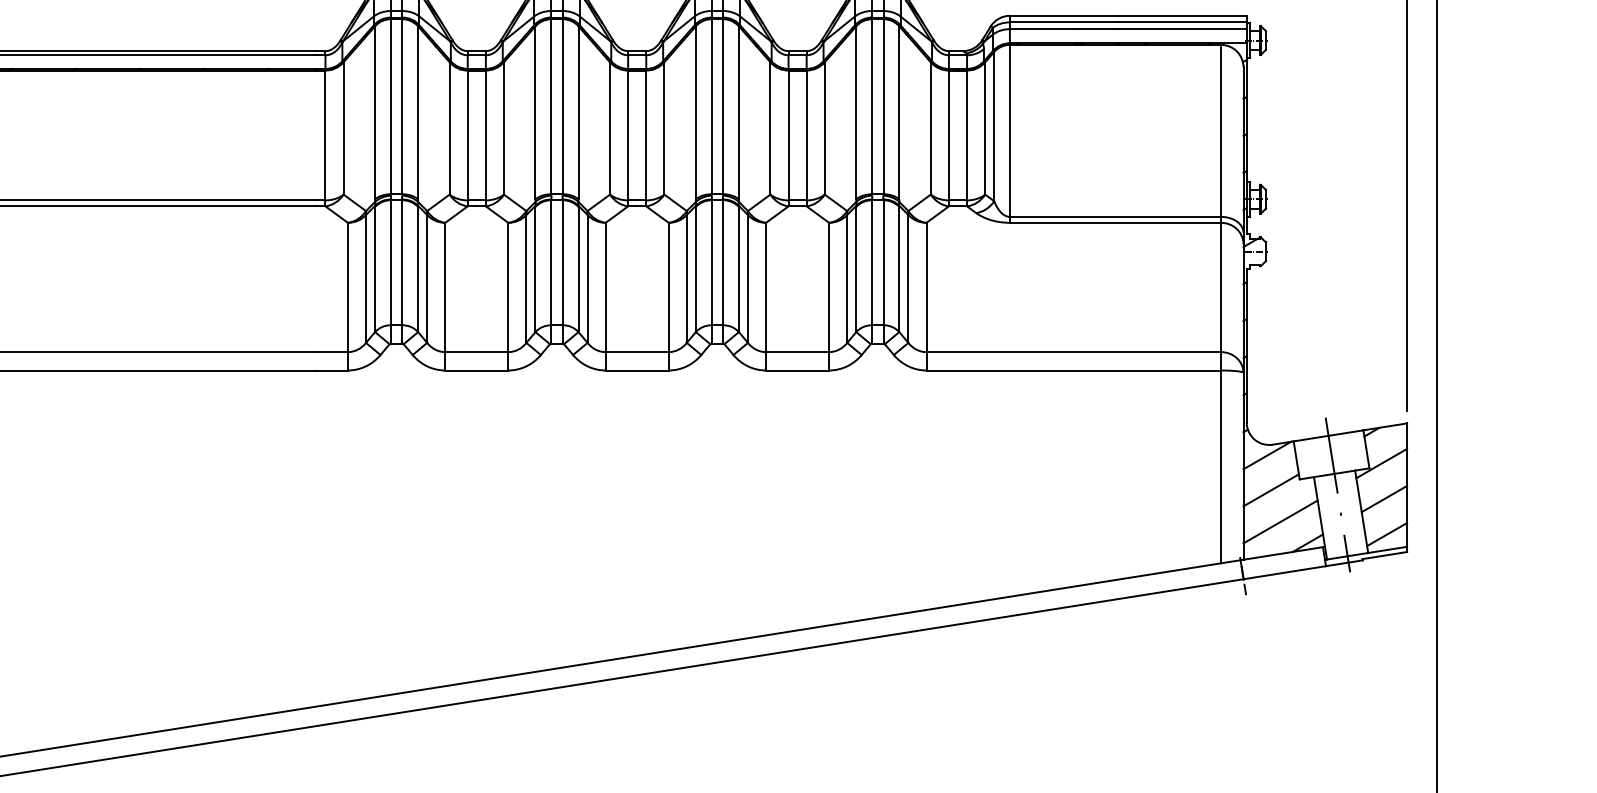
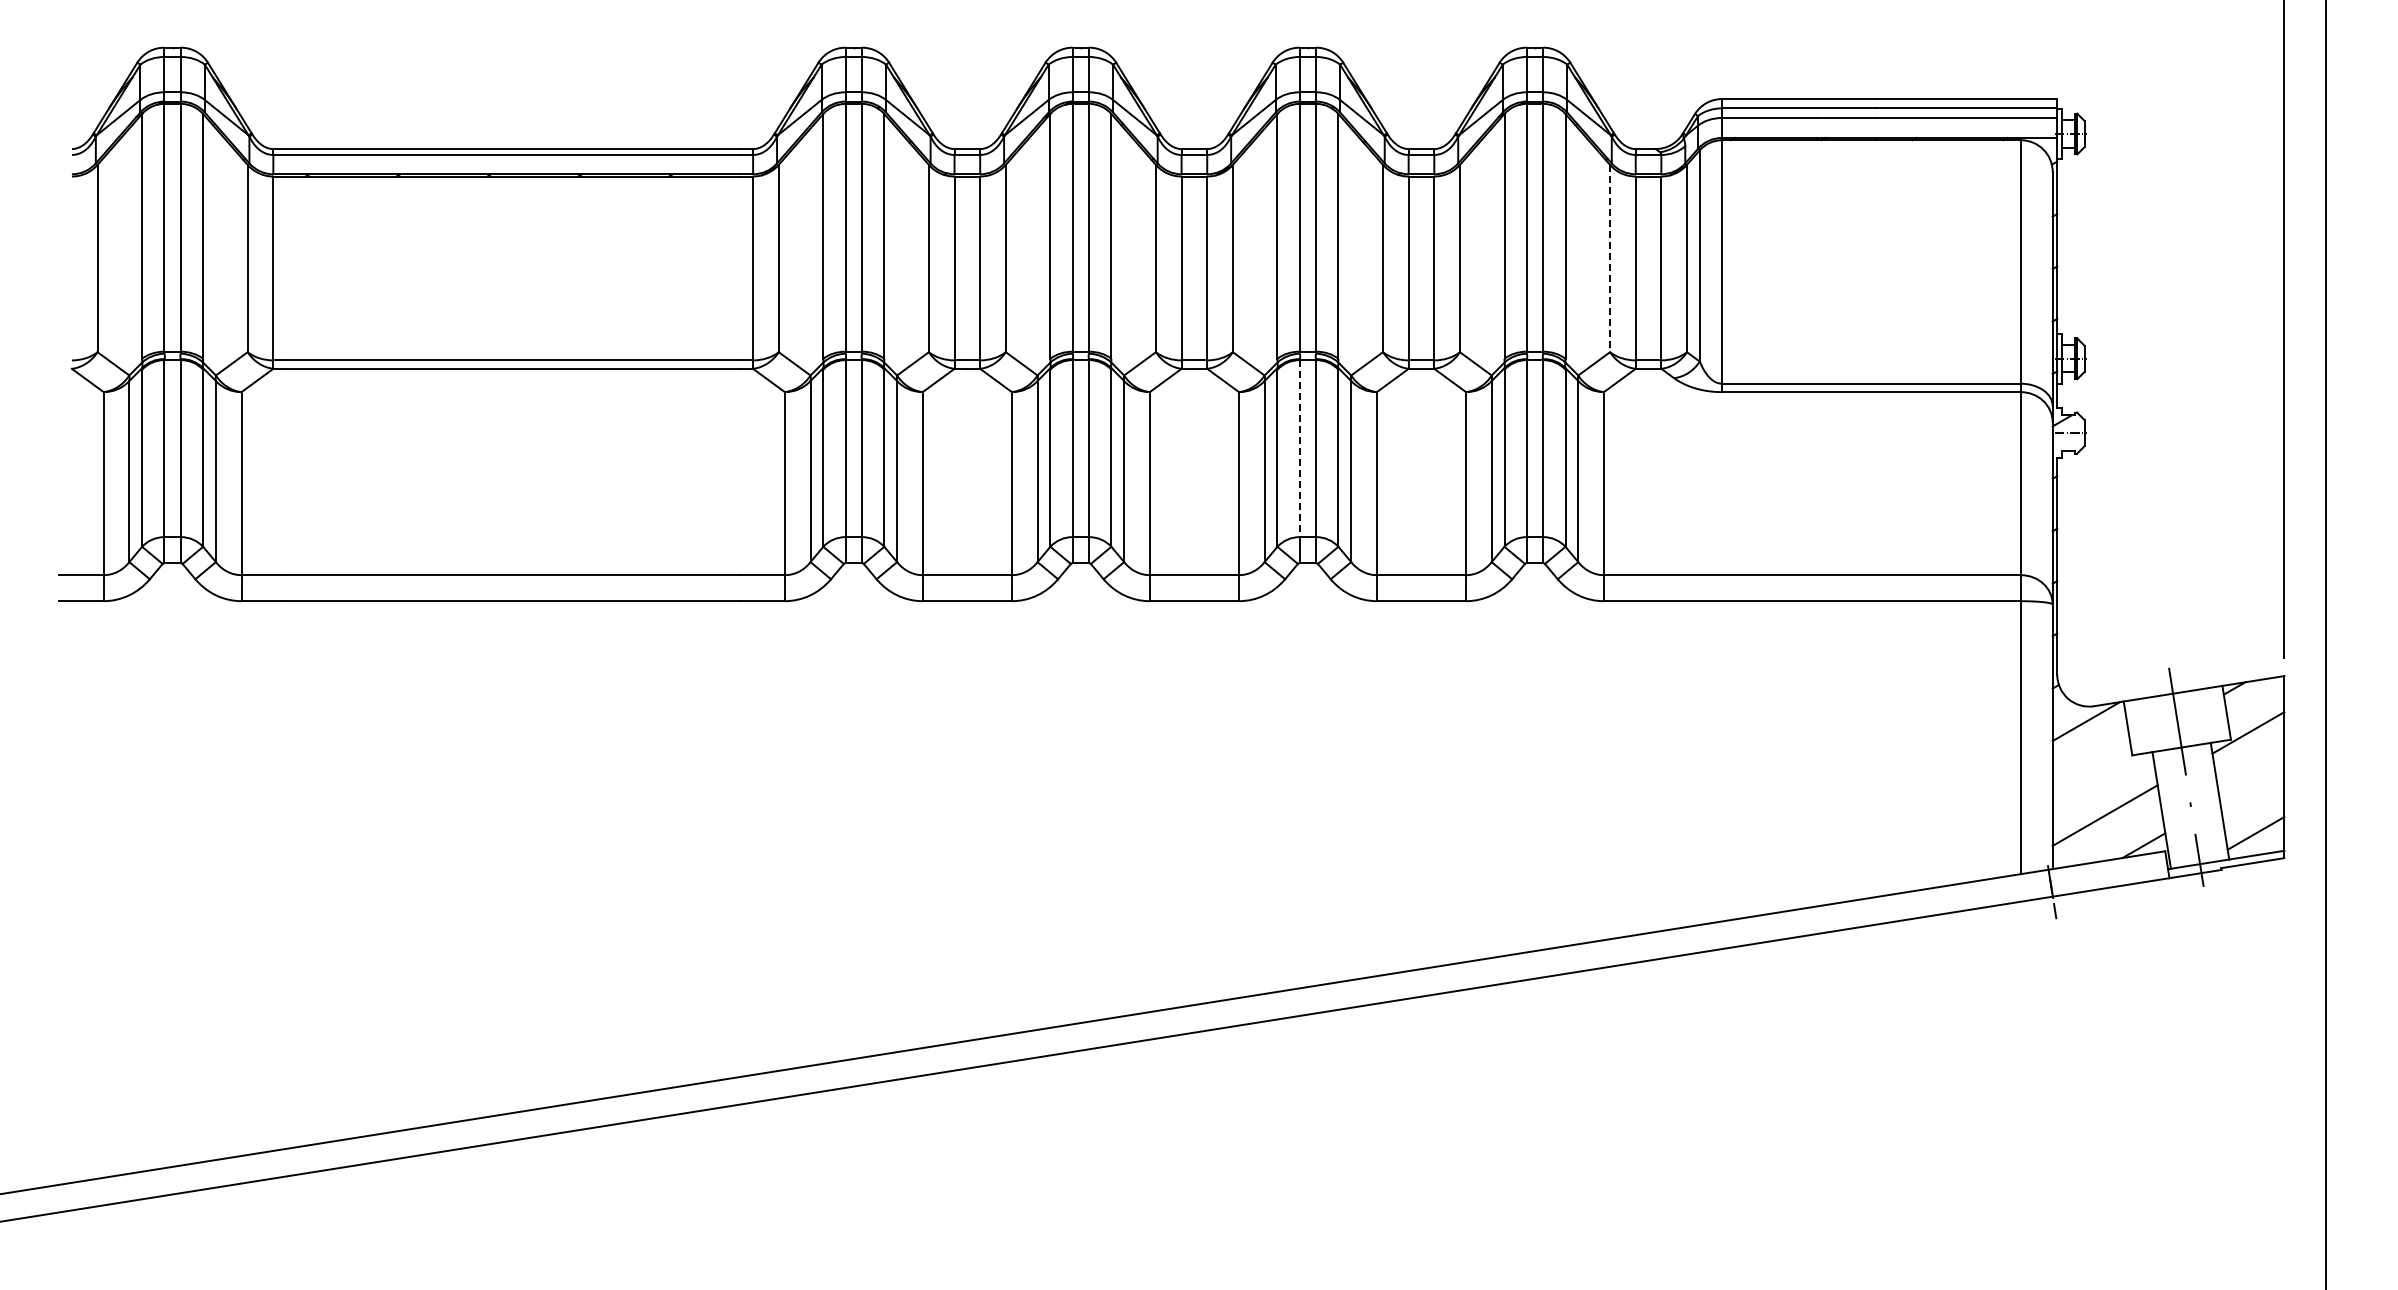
line: (931, 128) -> (1610, 258), solid -> dashed
line: (711, 263) -> (1299, 449), solid -> dashed
line: (1270, 490) -> (2091, 770), removed
line: (1384, 498) -> (2252, 782), removed

